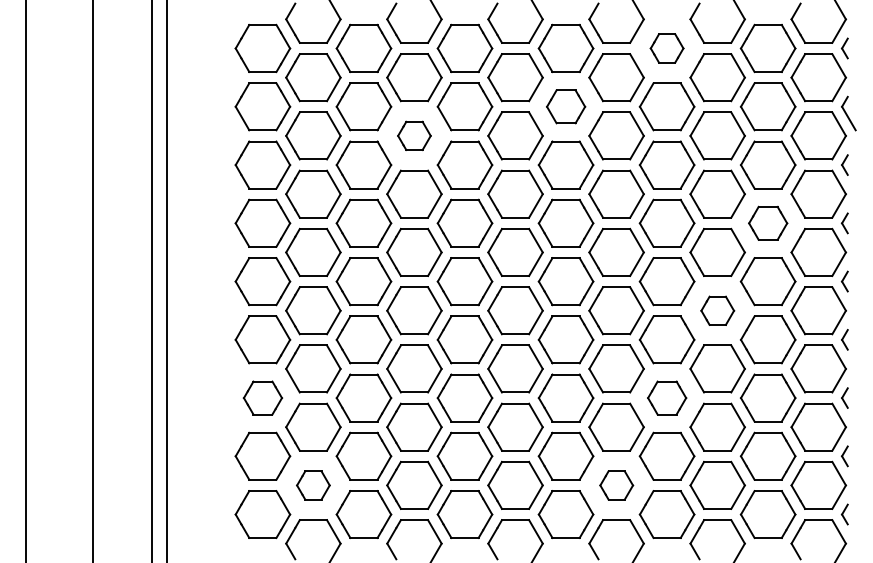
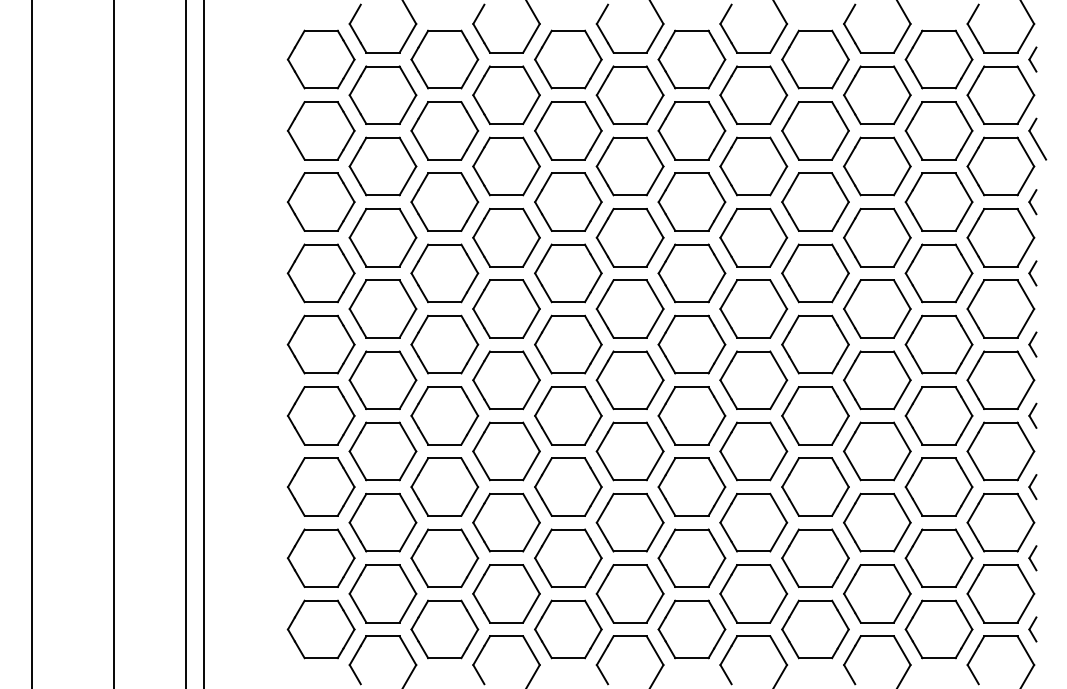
part: (667, 48) -> (815, 59), size x1.67
part: (565, 106) -> (691, 130), size x1.43
part: (414, 135) -> (506, 166), size x1.67
part: (767, 223) -> (938, 273), size x1.43
part: (717, 310) -> (877, 380), size x1.67
part: (263, 397) -> (321, 486), size x1.43
part: (667, 397) -> (815, 486), size x1.43
part: (313, 485) -> (382, 593), size x1.67
part: (616, 485) -> (753, 593), size x1.67

